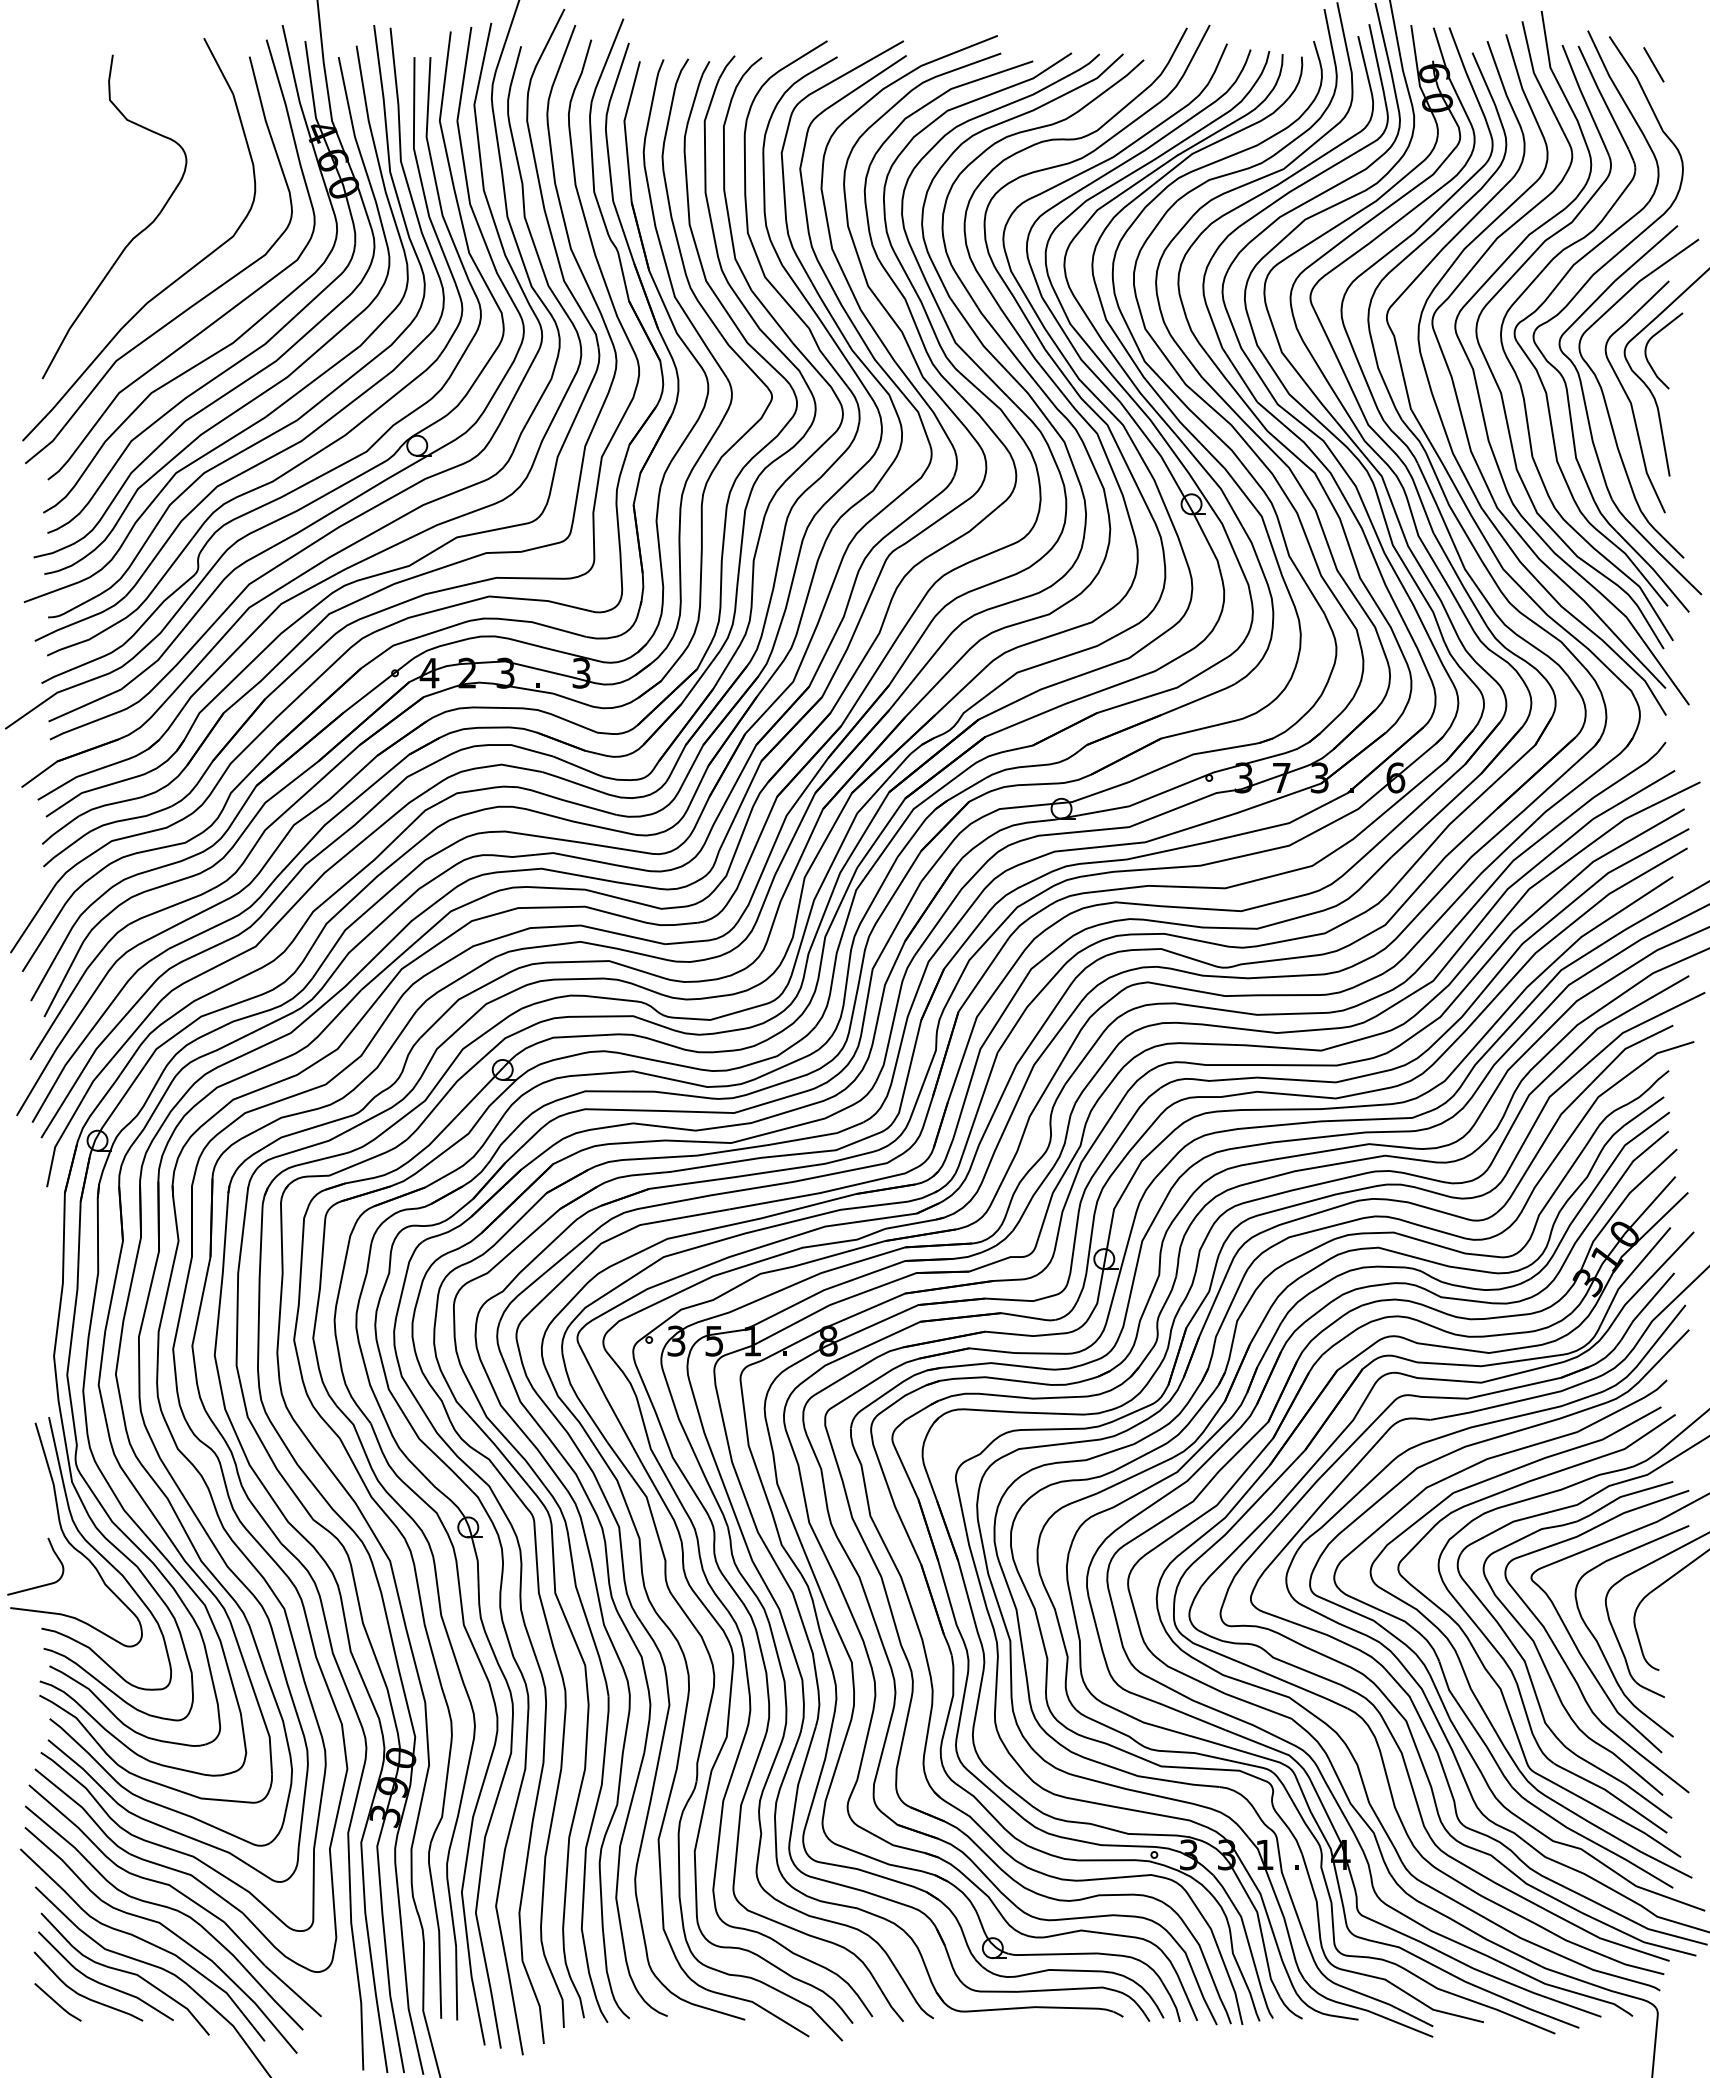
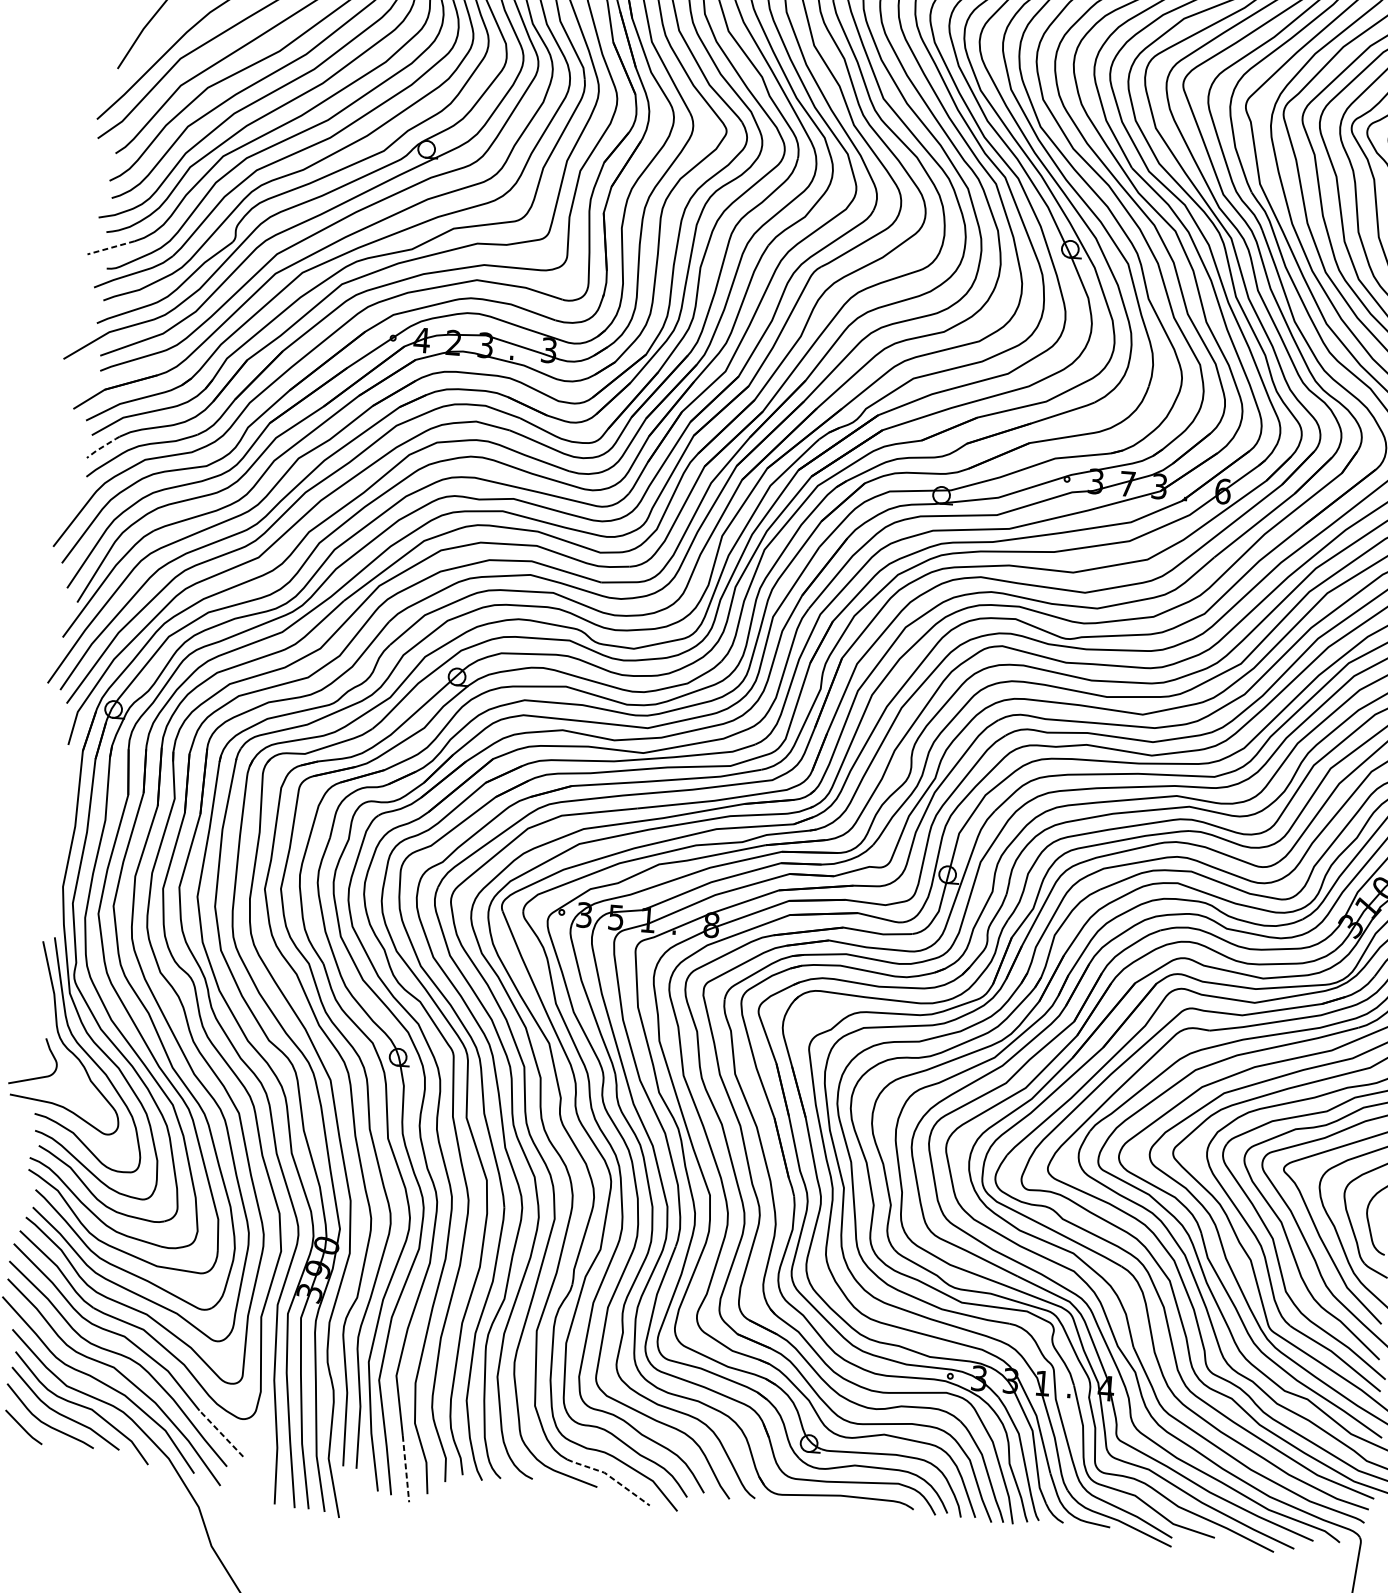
line: (50, 592) -> (110, 247), solid -> dashed
line: (60, 829) -> (103, 446), solid -> dashed
line: (293, 1991) -> (221, 1433), solid -> dashed
line: (759, 2006) -> (610, 1477), solid -> dashed
line: (516, 2016) -> (406, 1469), solid -> dashed

